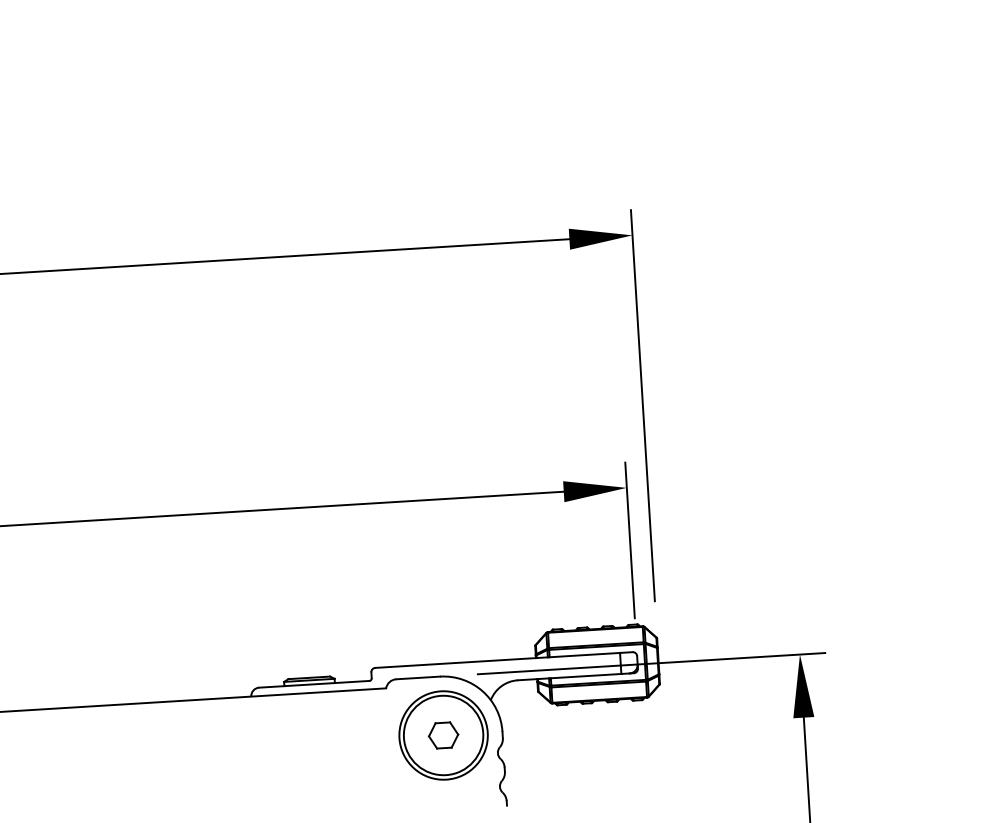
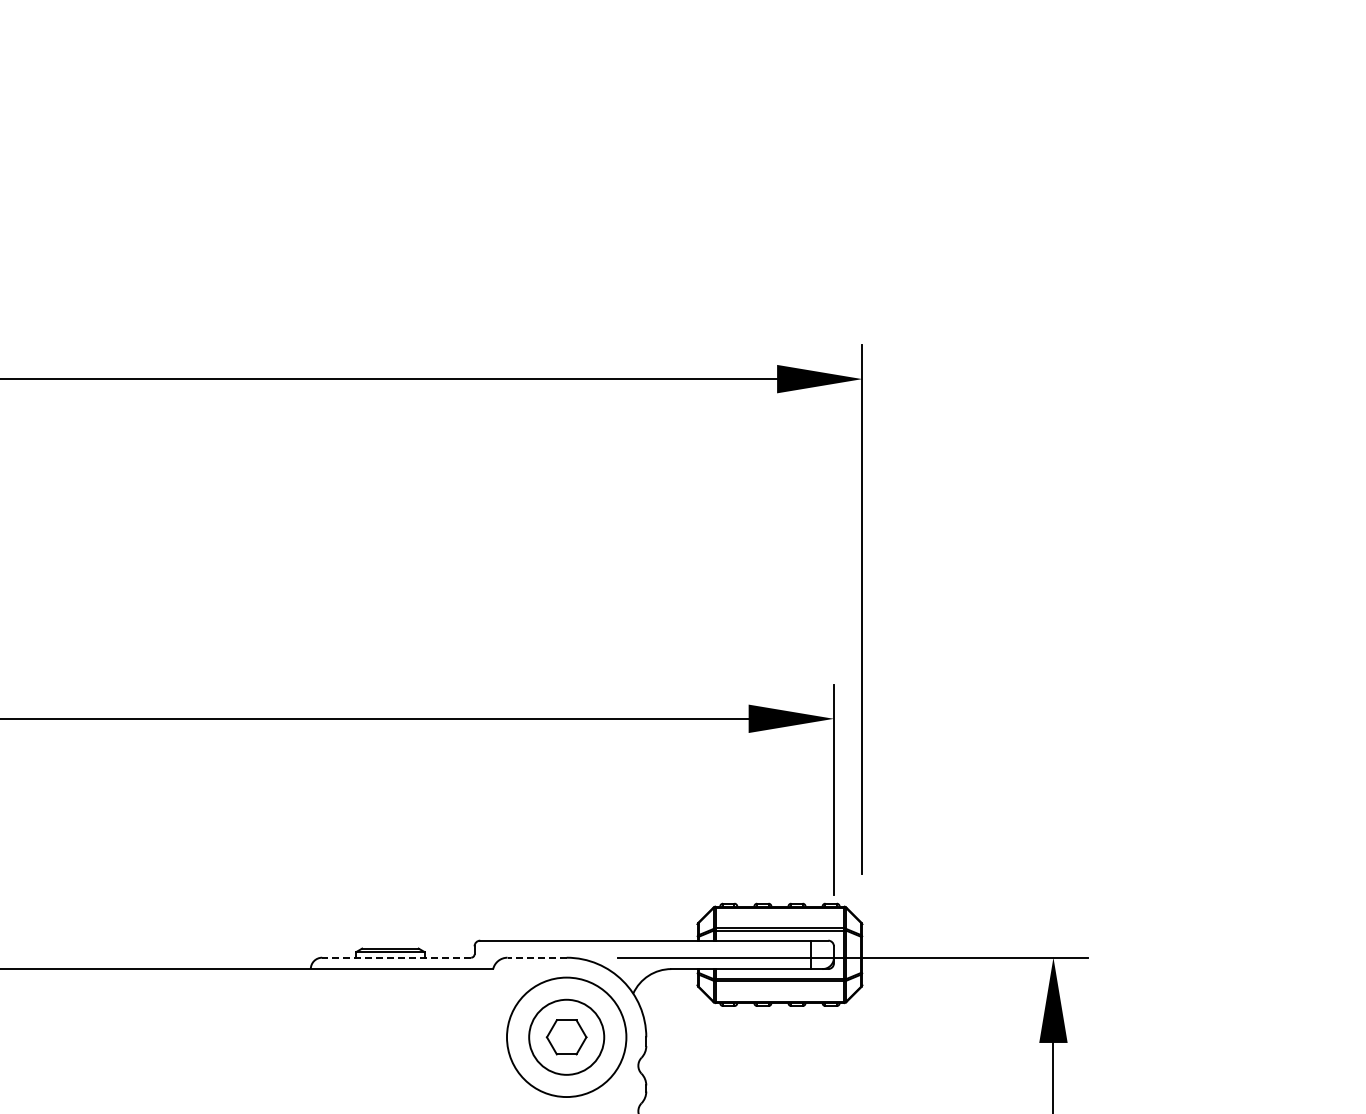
line: (418, 677) -> (537, 957), solid -> dashed
line: (314, 684) -> (396, 957), solid -> dashed
circle: (443, 734) -> (566, 1036), size x0.7

